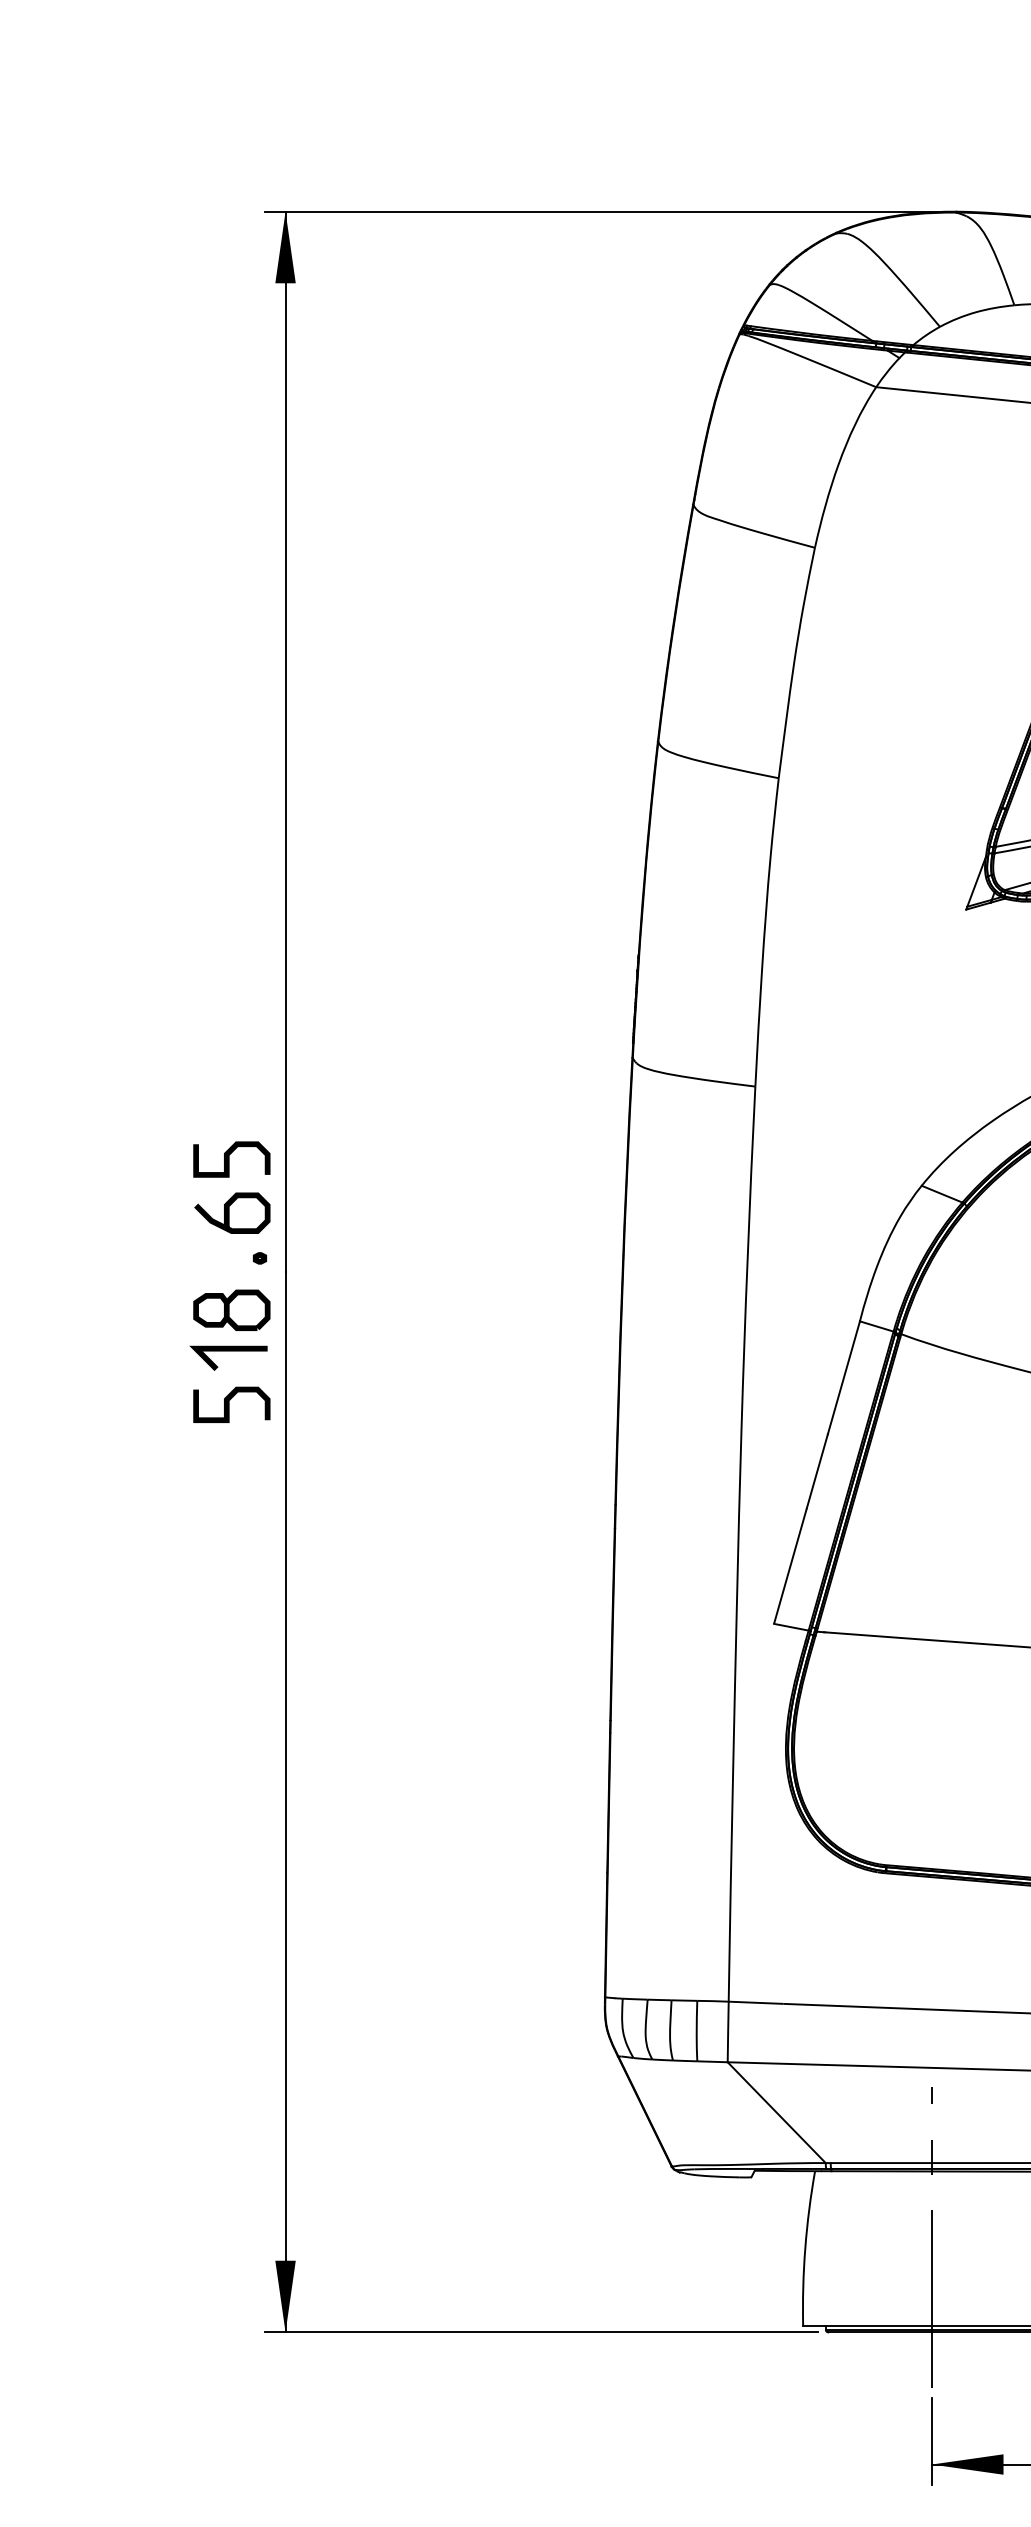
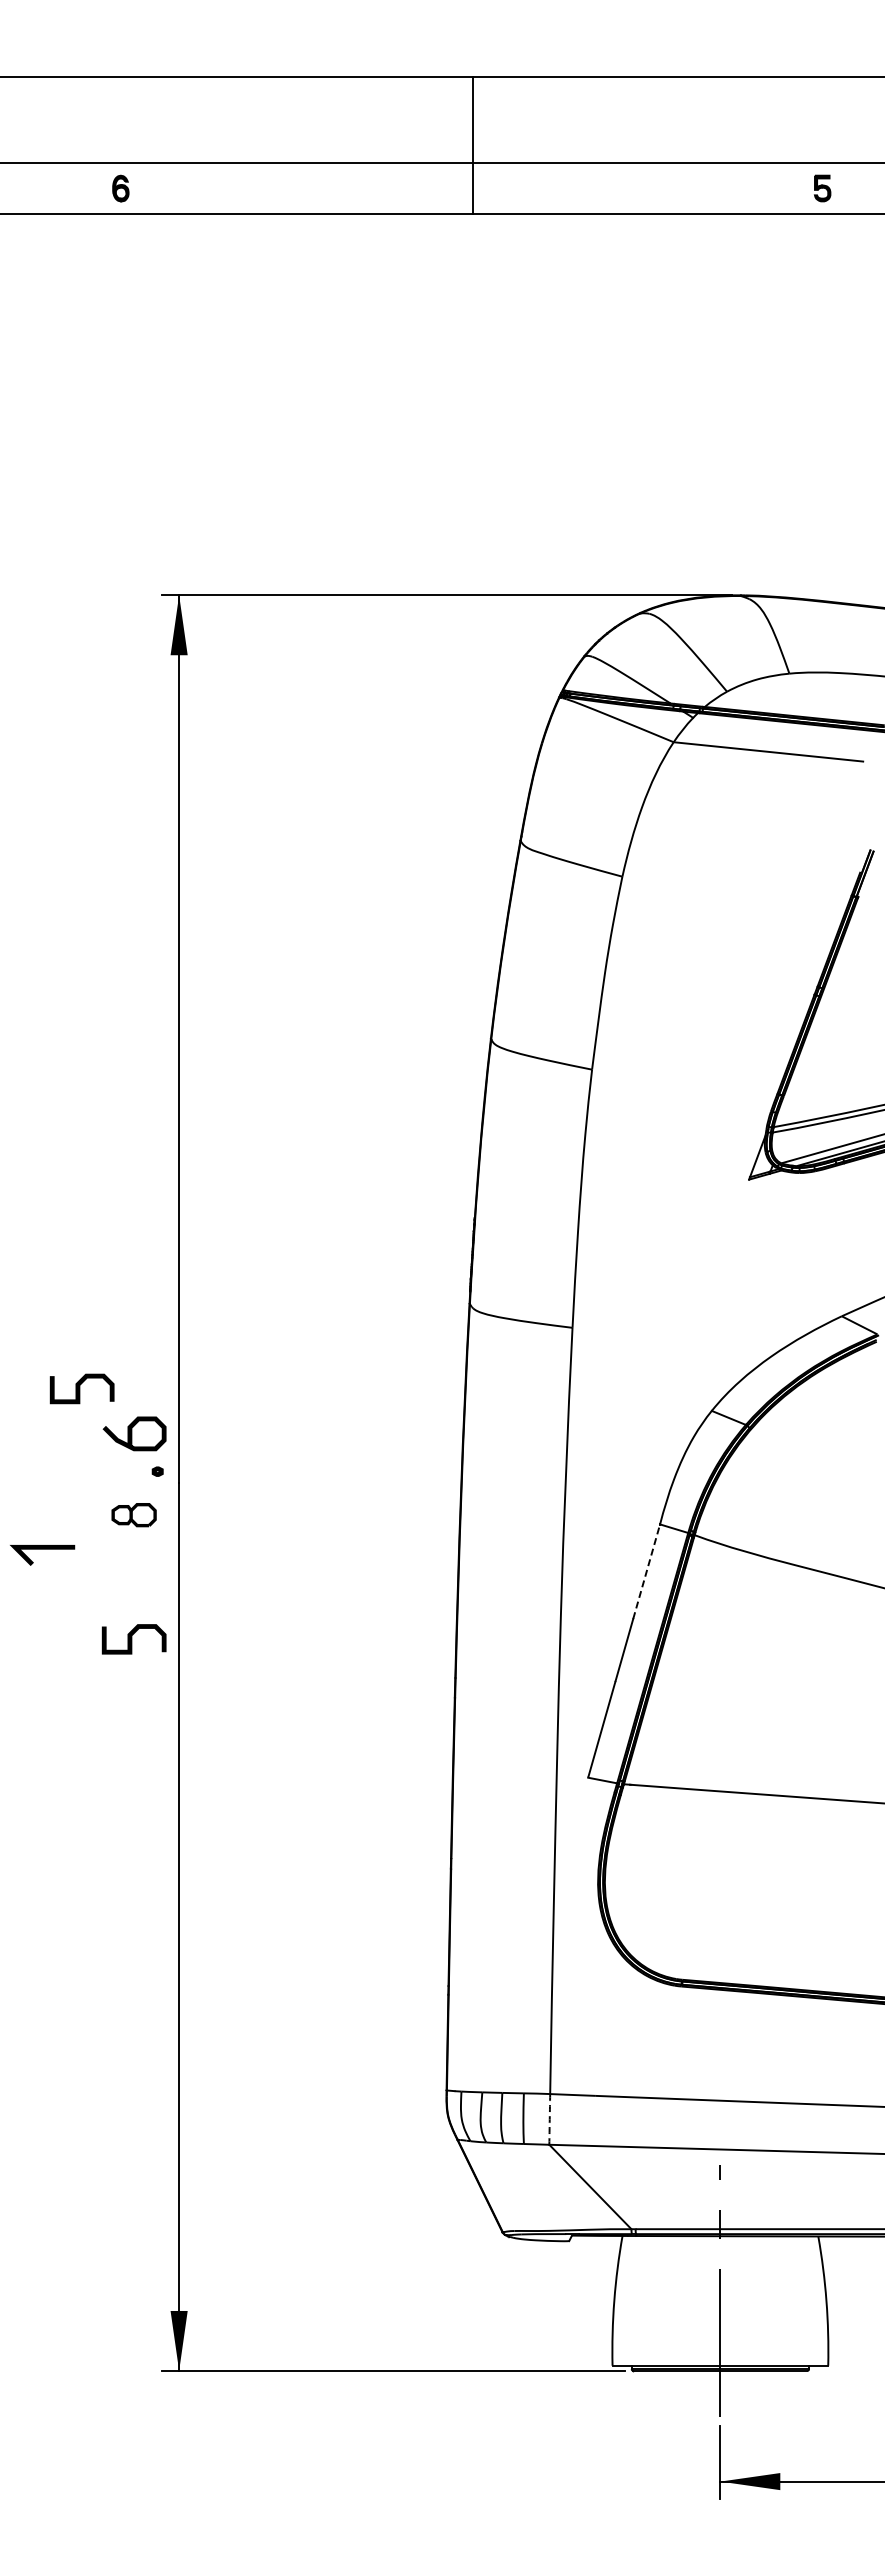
curve: (229, 1159) -> (80, 1388), moved
part: (231, 1309) -> (133, 1514), size x0.7
line: (228, 1351) -> (42, 1549), moved
line: (843, 1377) -> (646, 1571), solid -> dashed
curve: (229, 1405) -> (132, 1639), moved
arc: (727, 2032) -> (549, 2119), solid -> dashed

